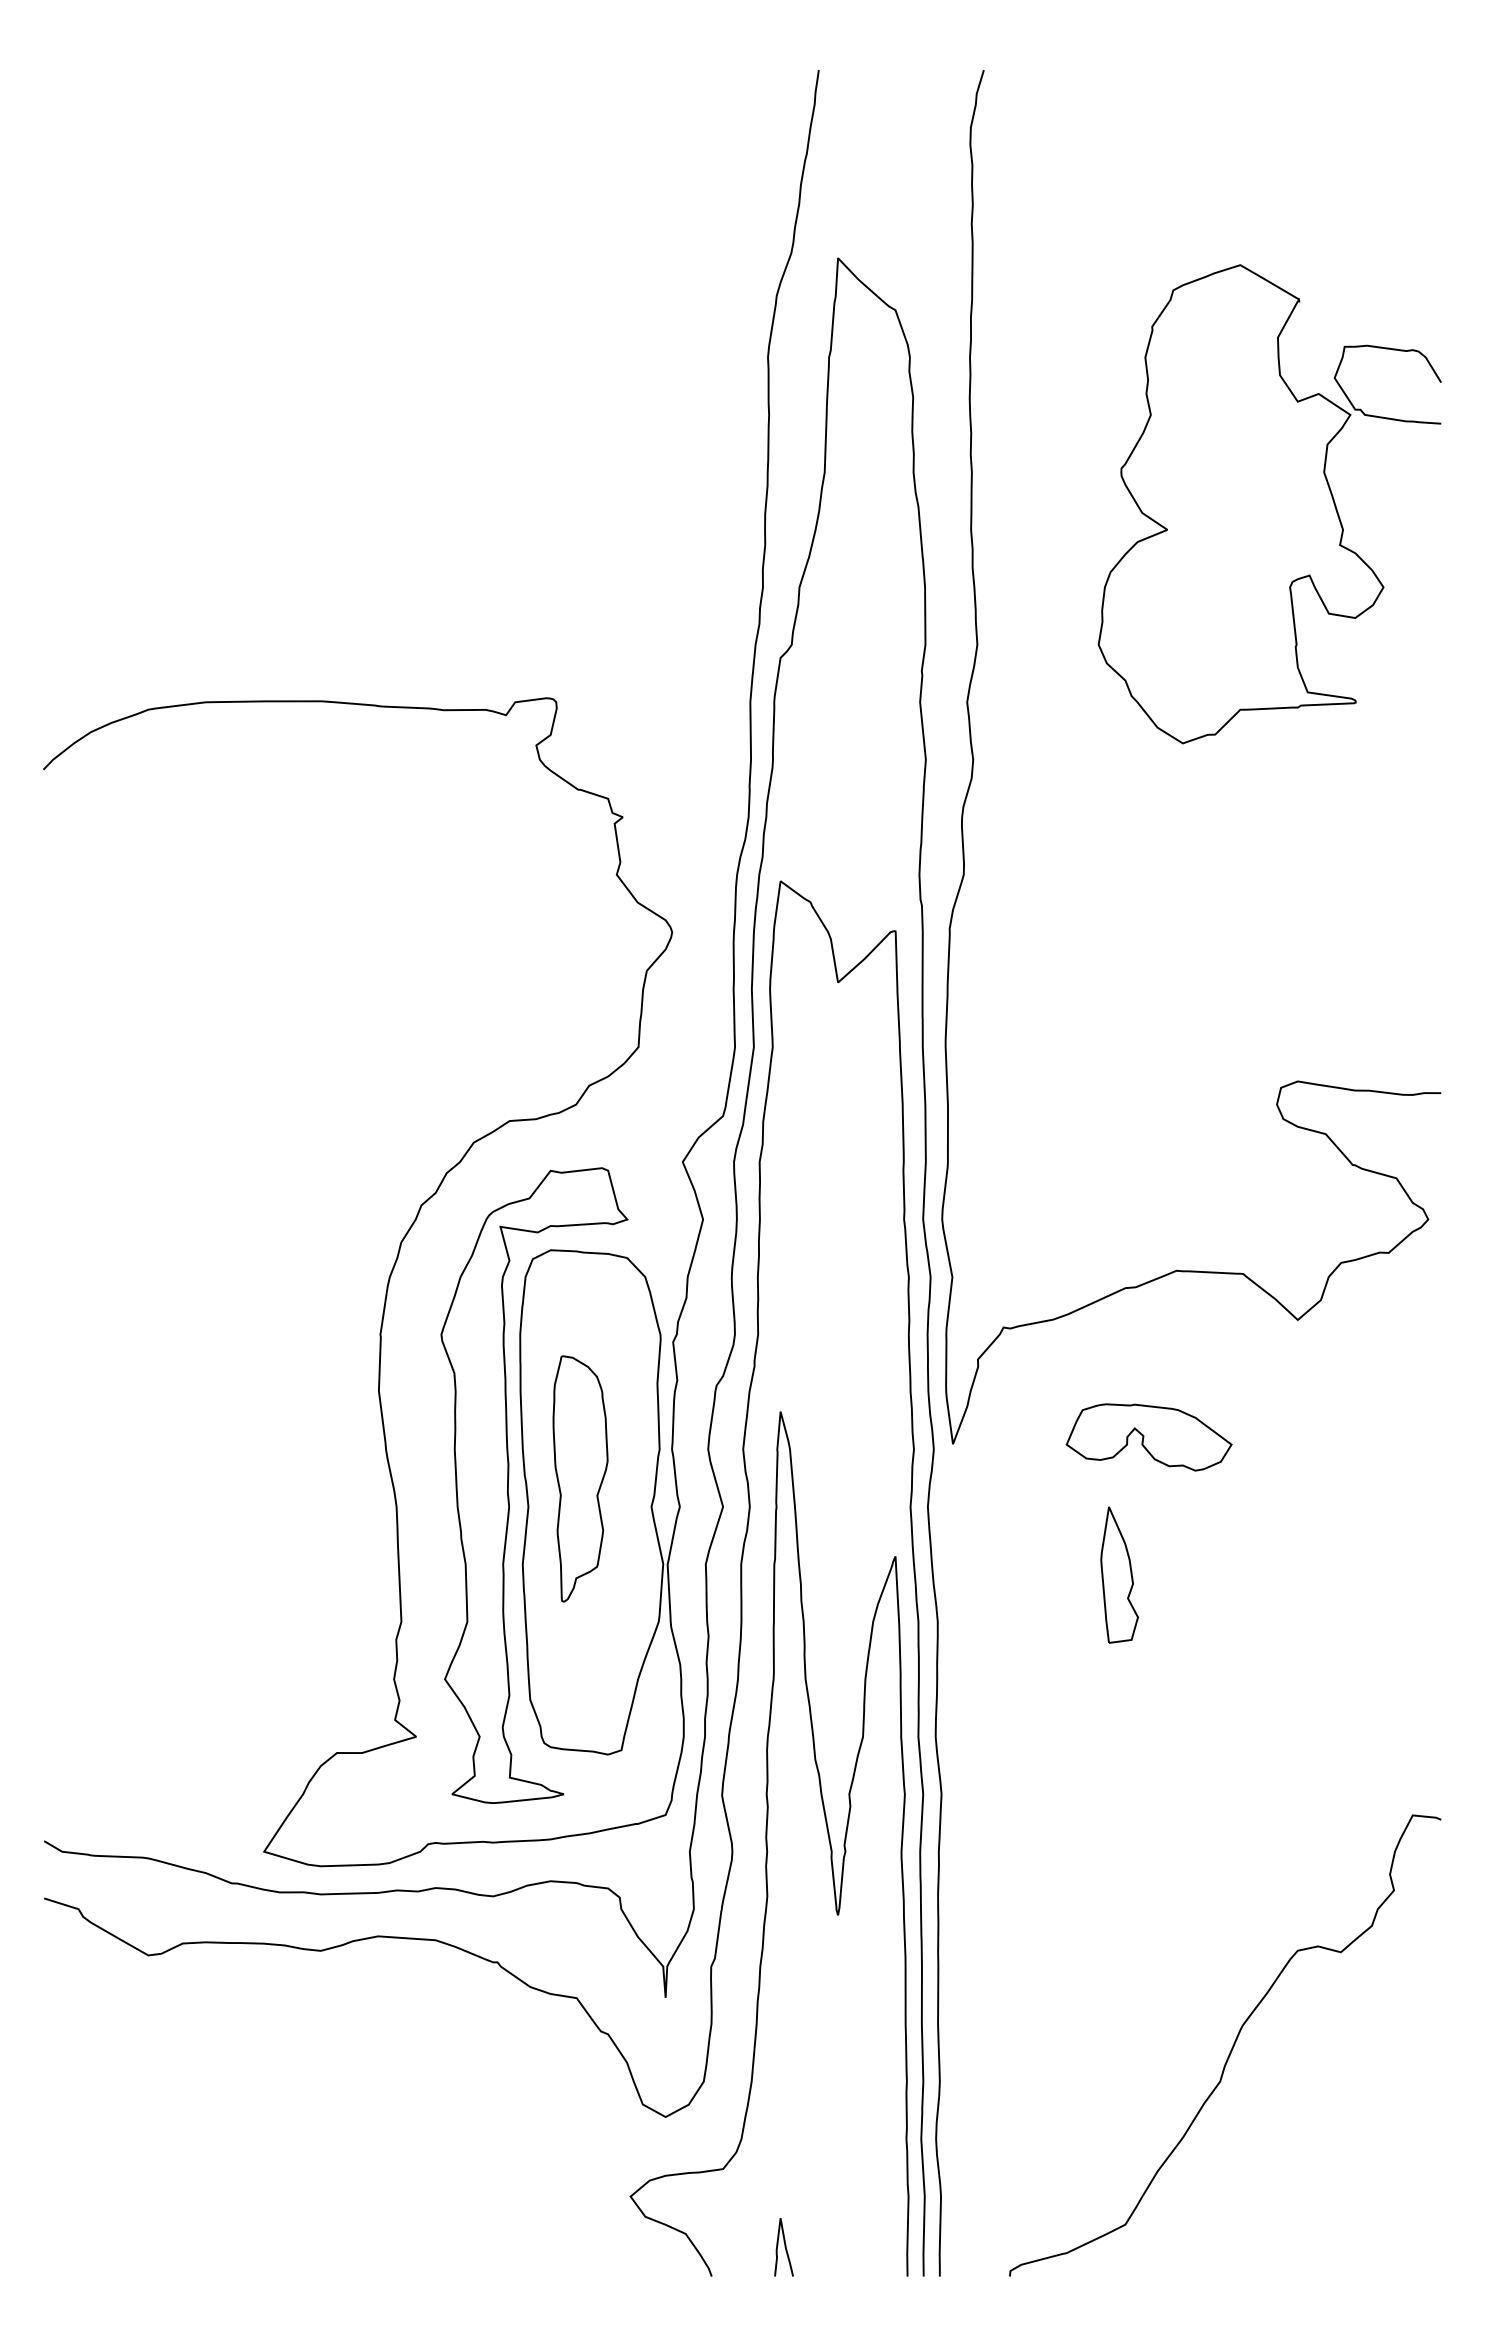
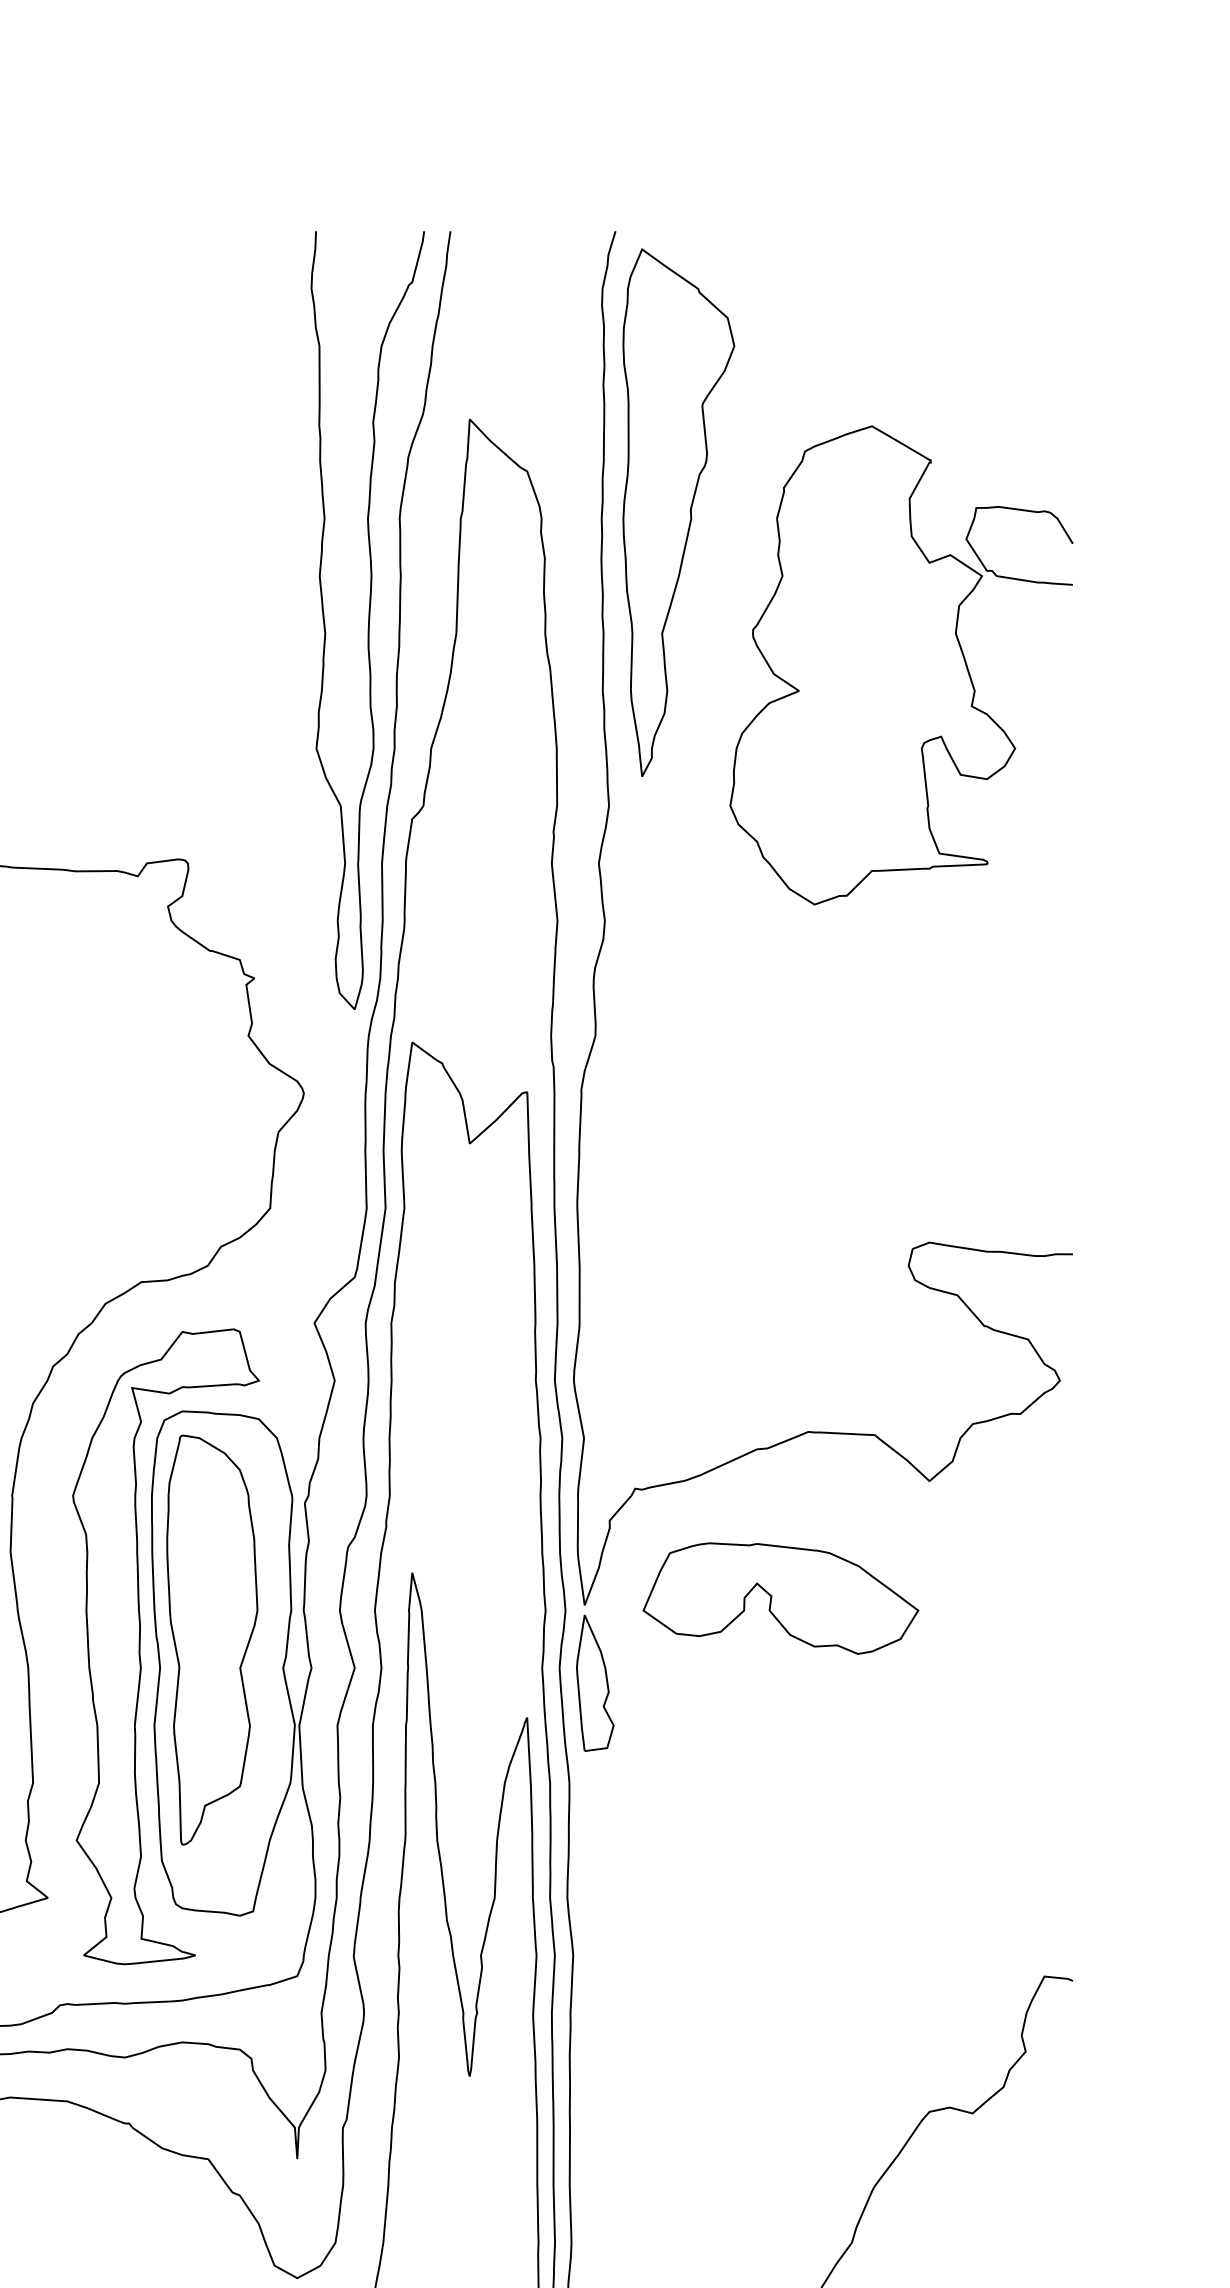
part: (1046, 351) -> (678, 512), added
curve: (736, 459) -> (368, 620), added
part: (1148, 1437) -> (780, 1598), size x1.67
part: (580, 1478) -> (212, 1639), size x1.67
part: (1119, 1574) -> (595, 1682), moved

